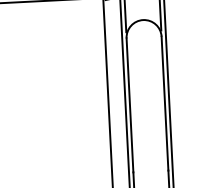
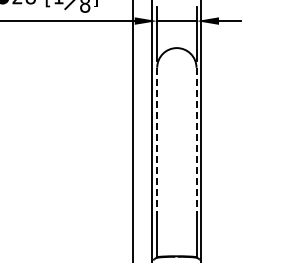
line: (164, 103) -> (196, 142), solid -> dashed
line: (130, 105) -> (157, 143), solid -> dashed

